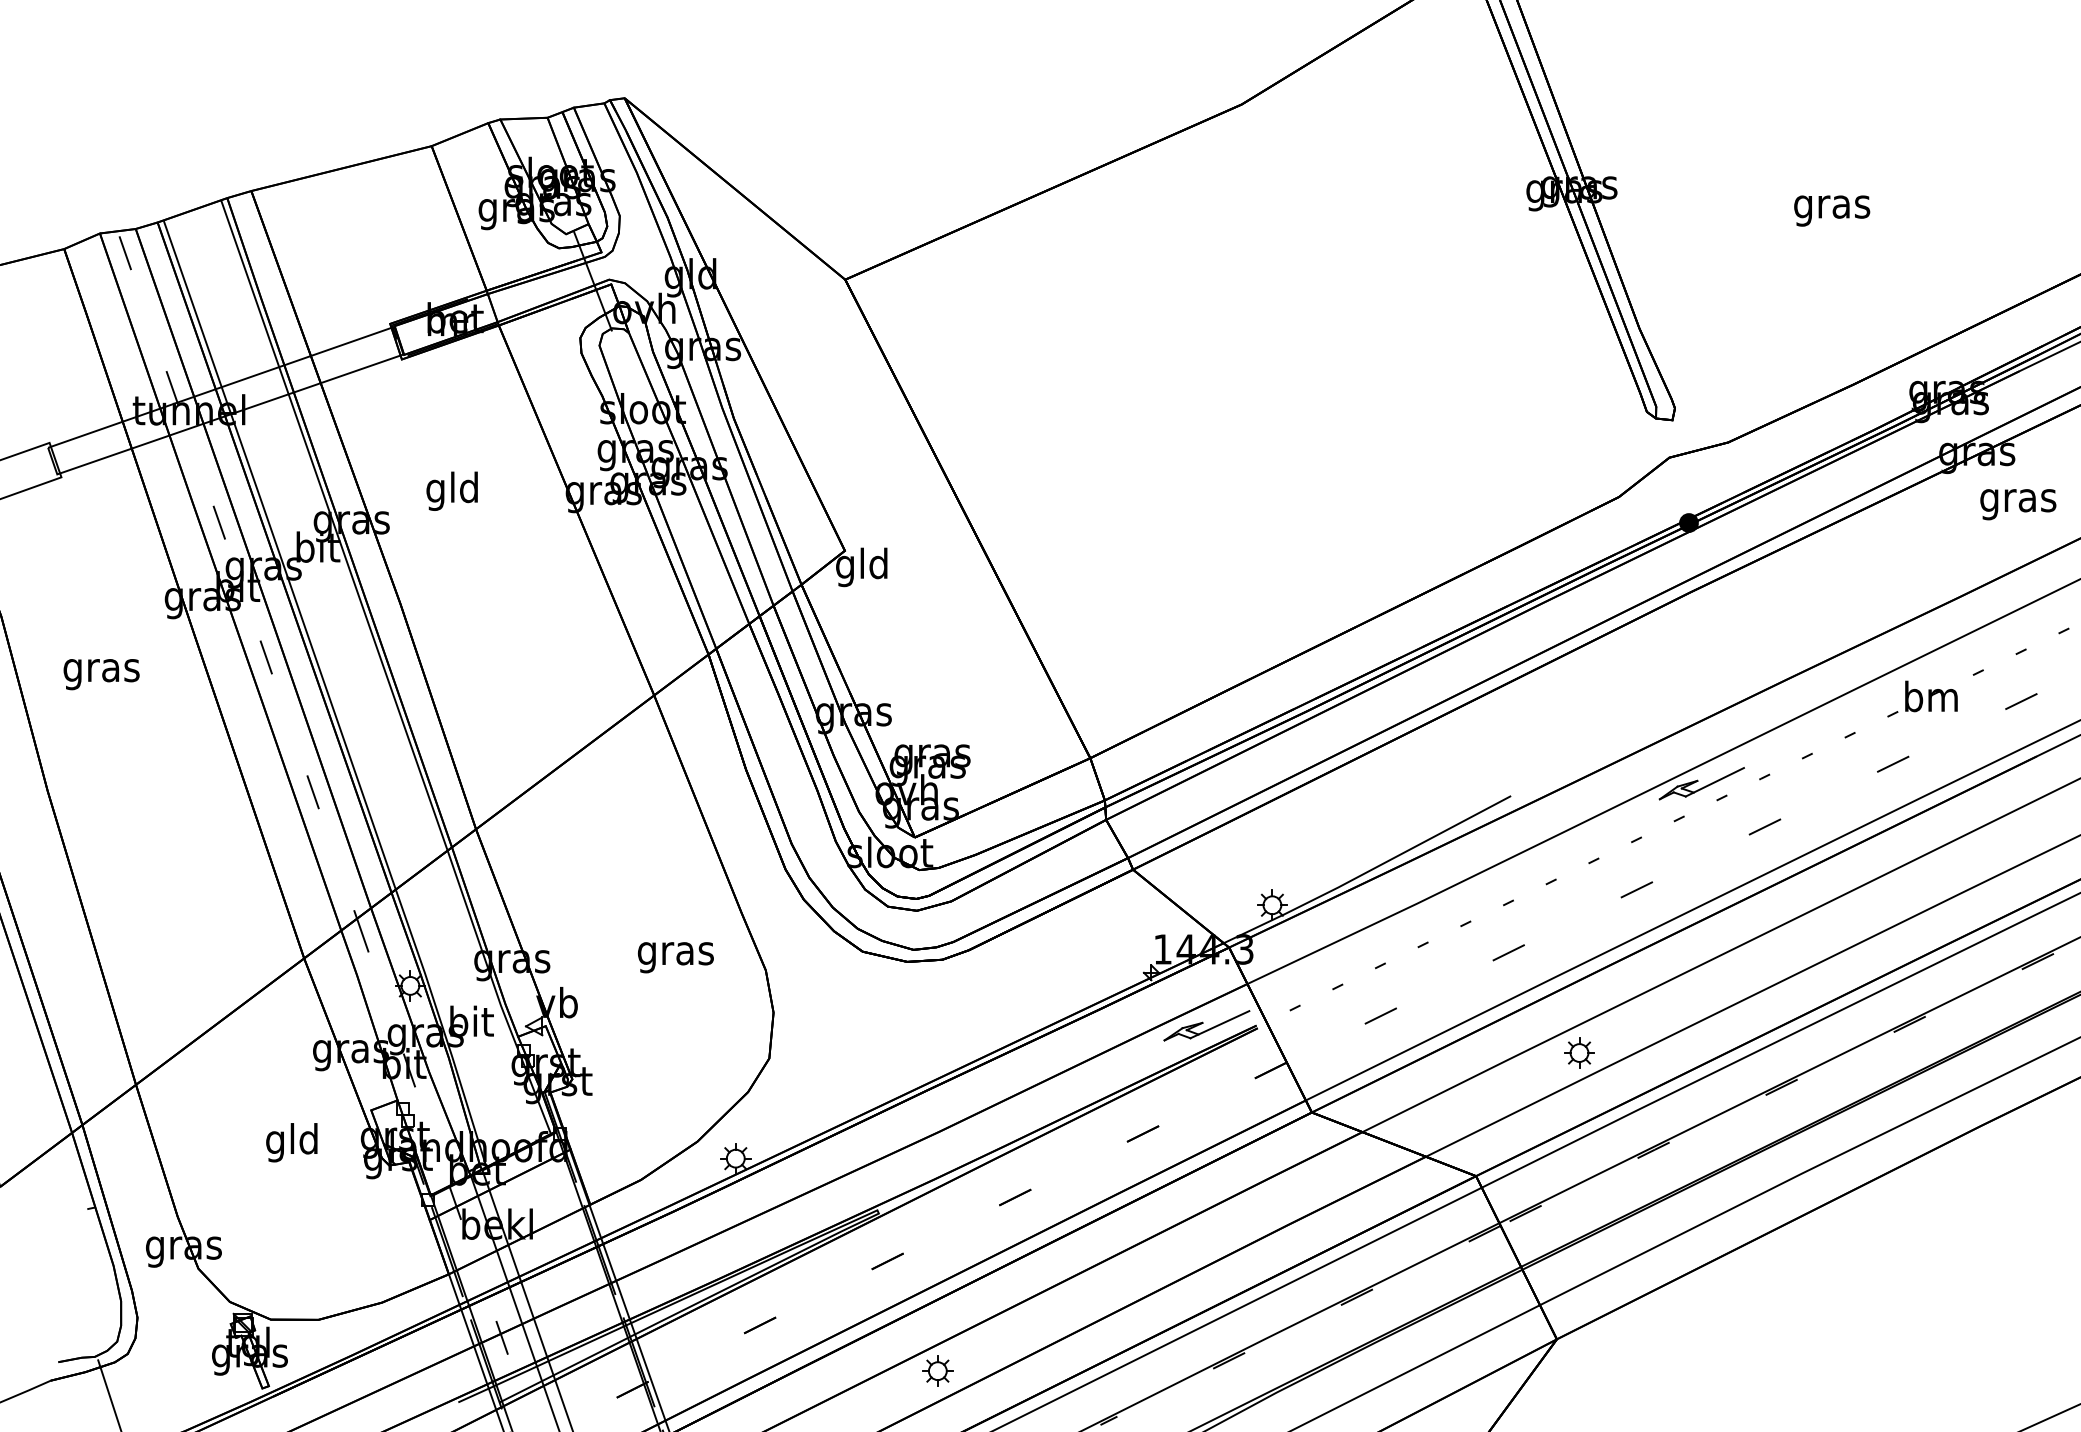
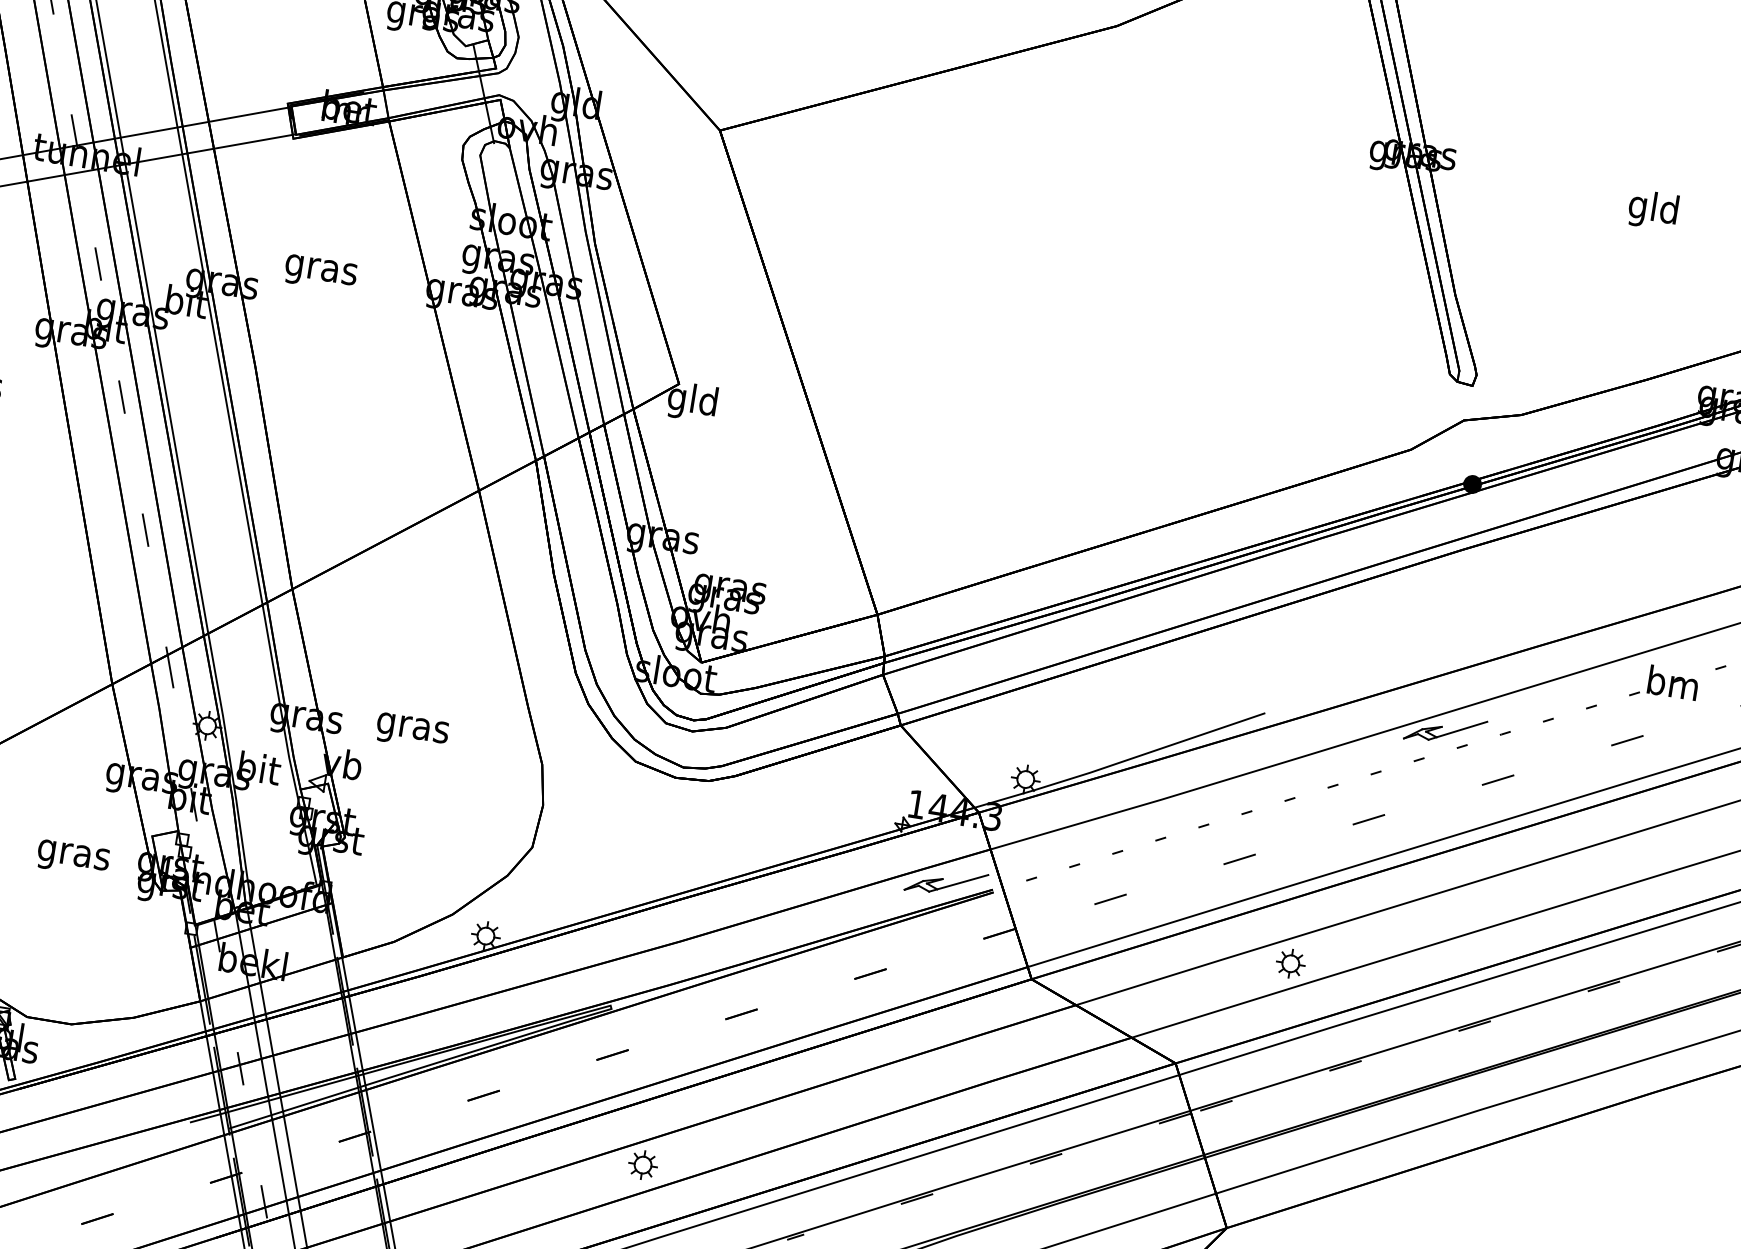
text: (1832, 206) -> (1654, 209), gras -> gld
text: (452, 490) -> (321, 268), gld -> gras
text: (675, 957) -> (412, 731), moved
text: (292, 1142) -> (73, 854), gld -> gras

